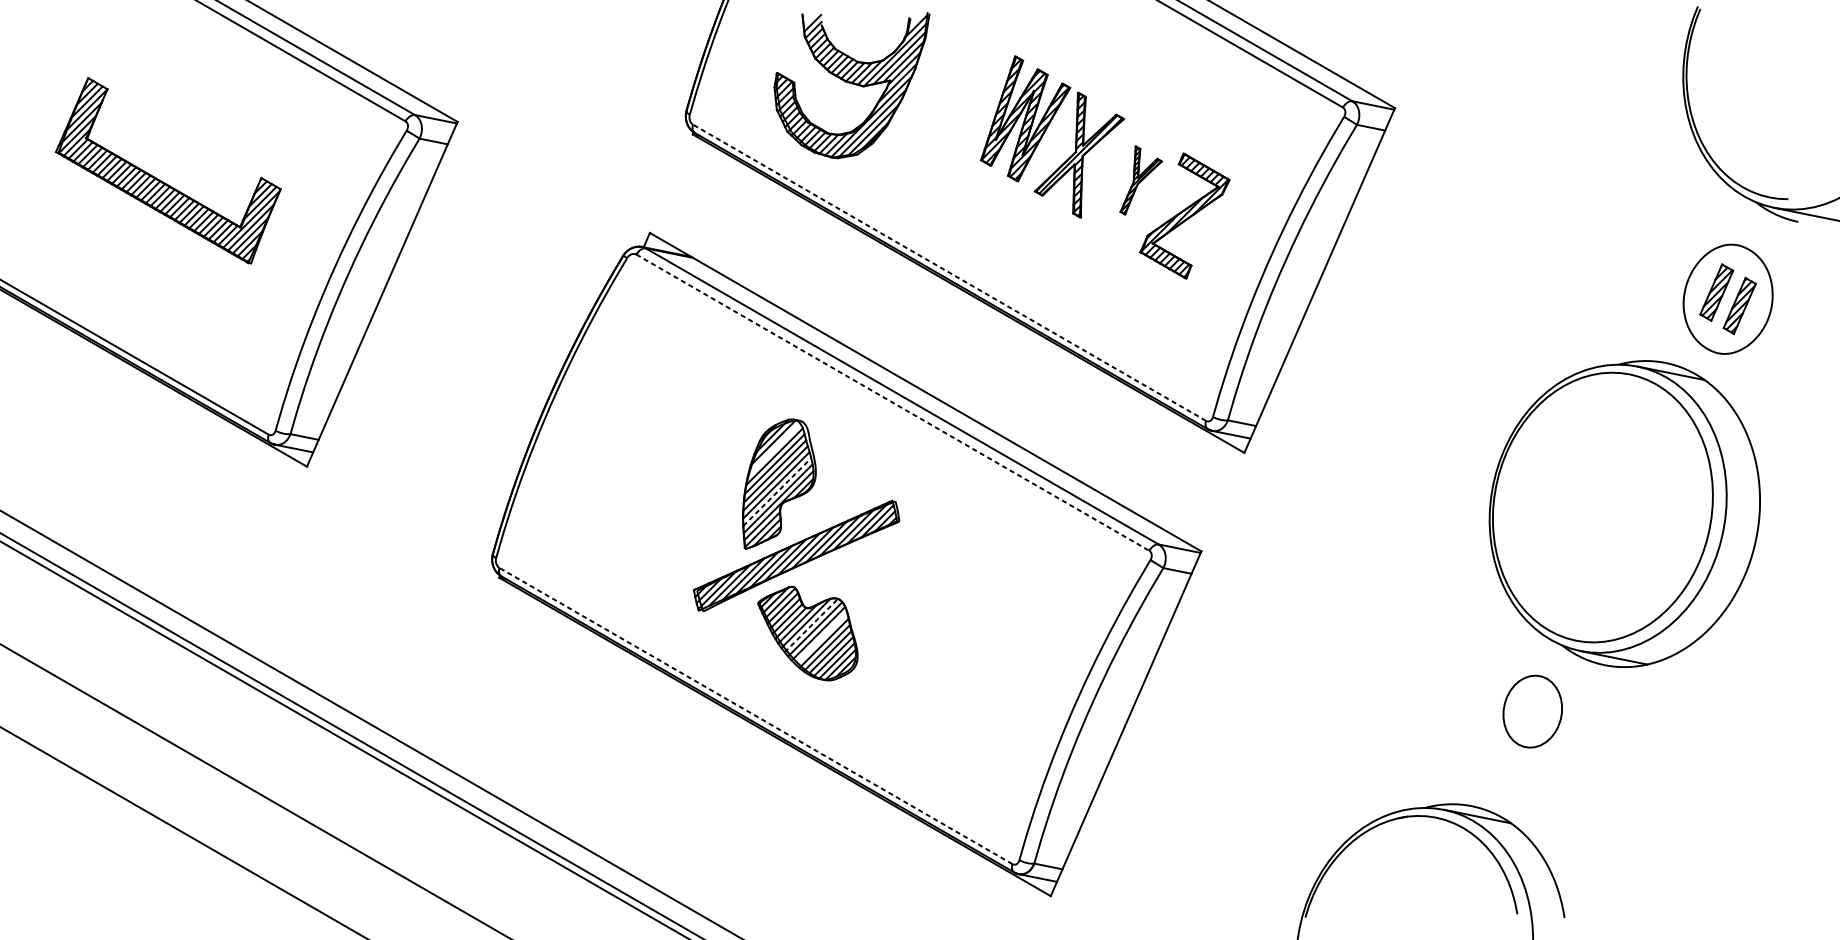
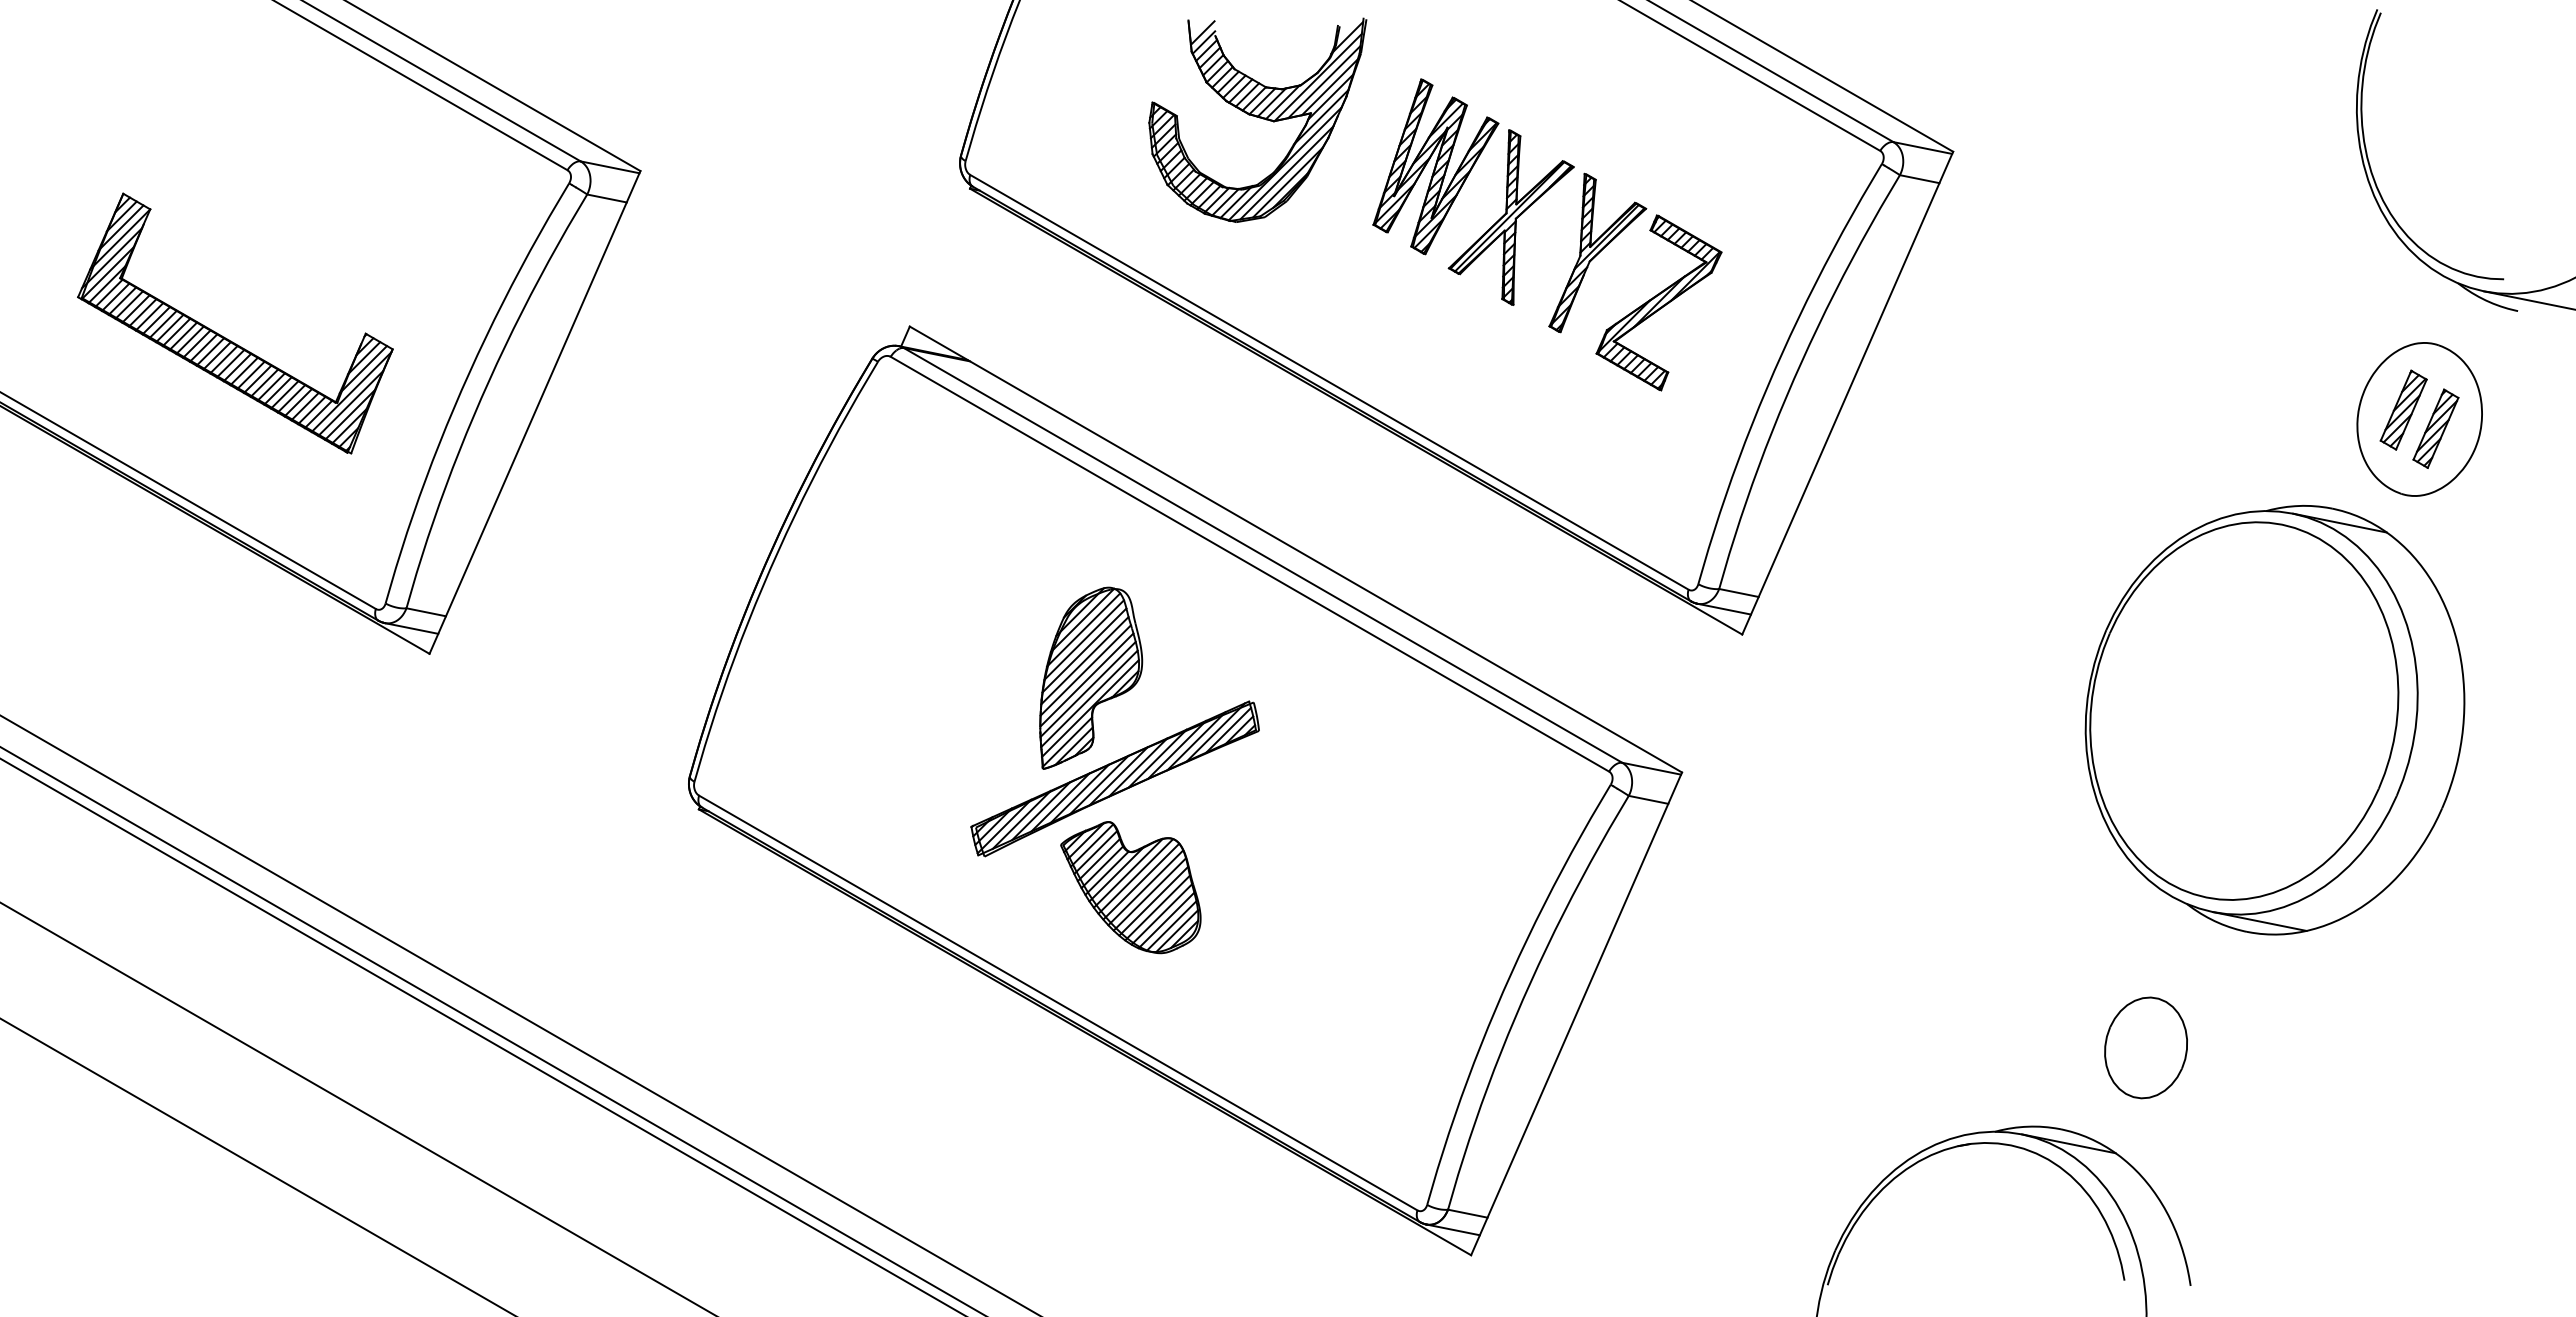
part: (851, 85) -> (1257, 119), moved
part: (1141, 180) -> (1597, 252), size x1.67
part: (162, 181) -> (227, 338), moved
line: (949, 272) -> (1329, 382), dashed -> solid
line: (892, 402) -> (1249, 564), dashed -> solid
line: (773, 449) -> (1083, 629), added
line: (777, 492) -> (1088, 689), dashed -> solid
line: (811, 625) -> (1135, 876), dashed -> solid
line: (821, 638) -> (1149, 894), added
part: (1532, 711) -> (2145, 1047), moved
line: (756, 715) -> (1058, 1002), dashed -> solid

